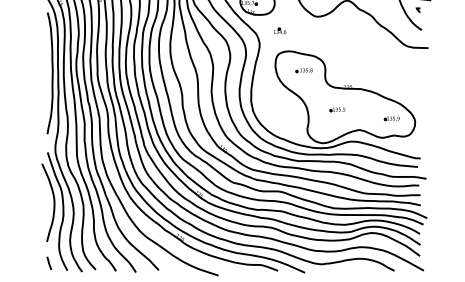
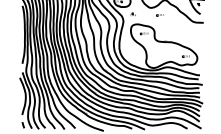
part: (335, 110) -> (159, 15), moved

